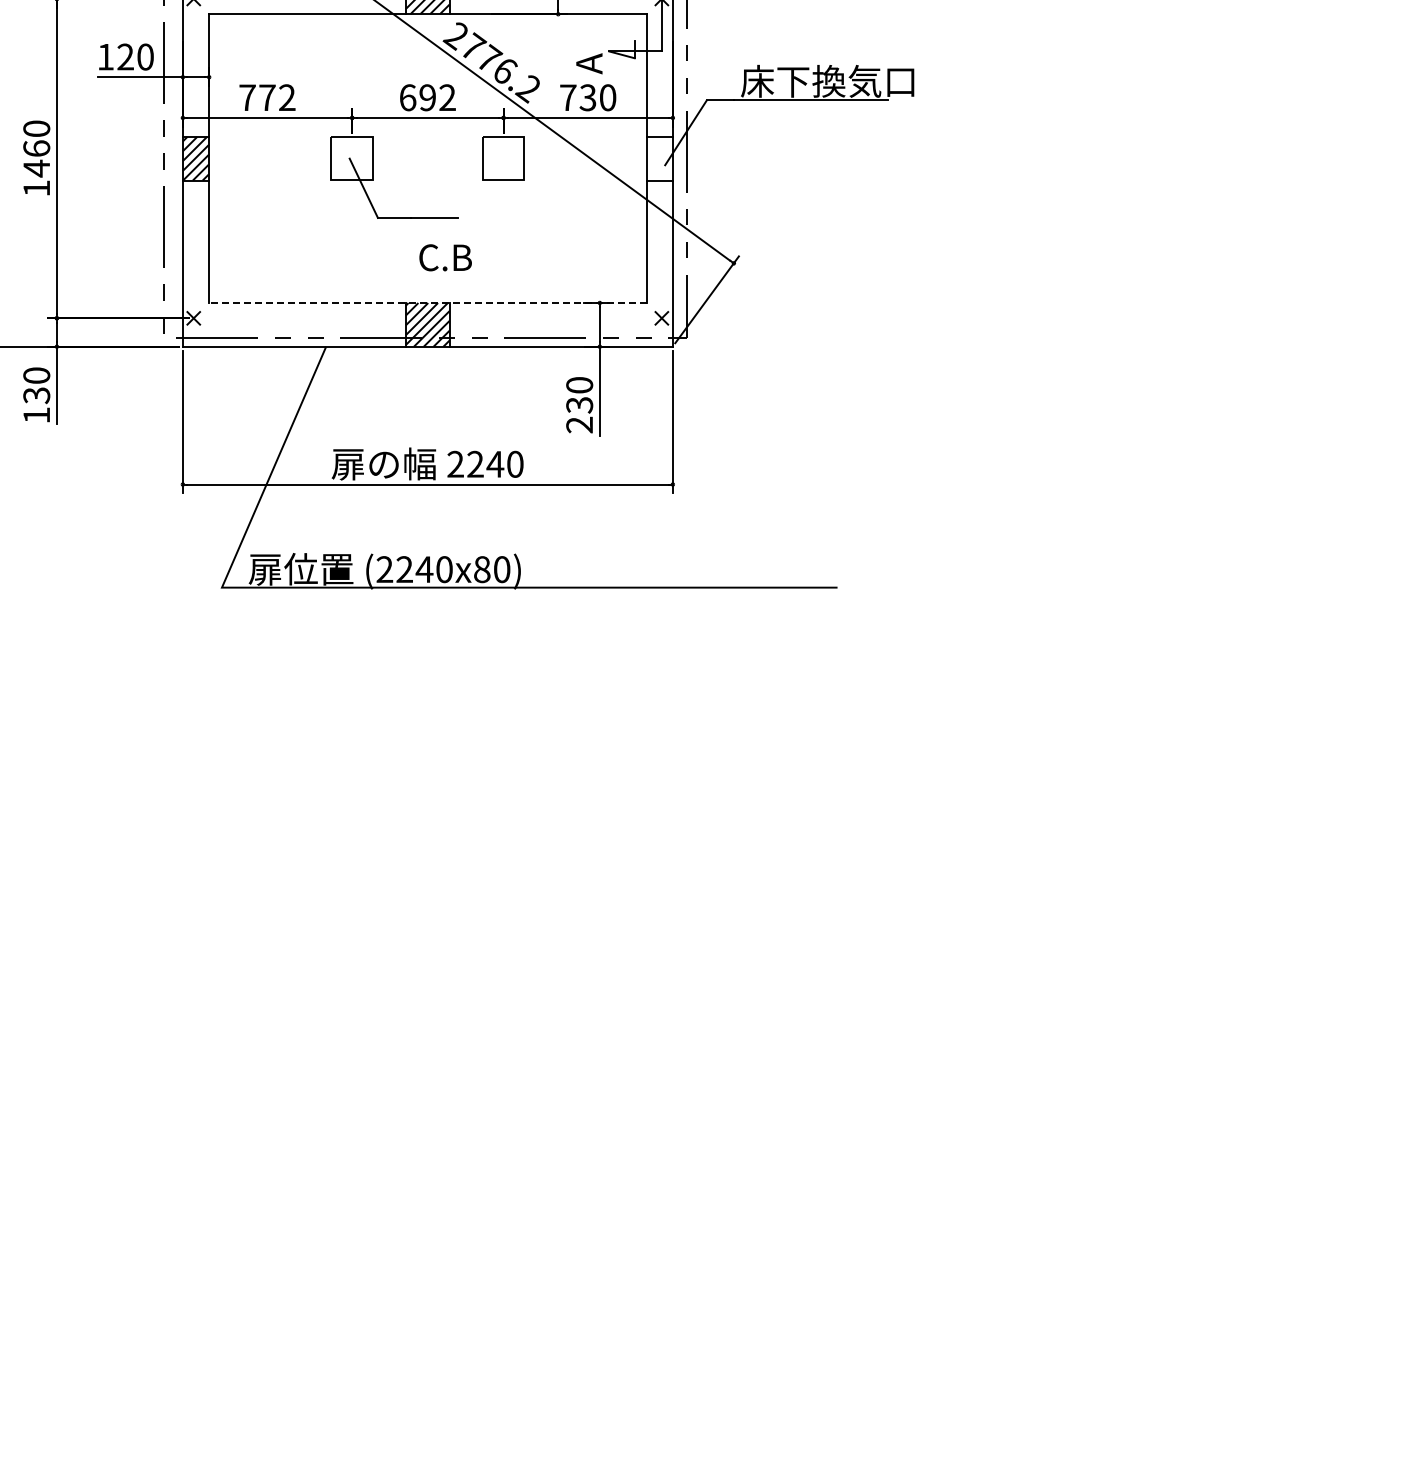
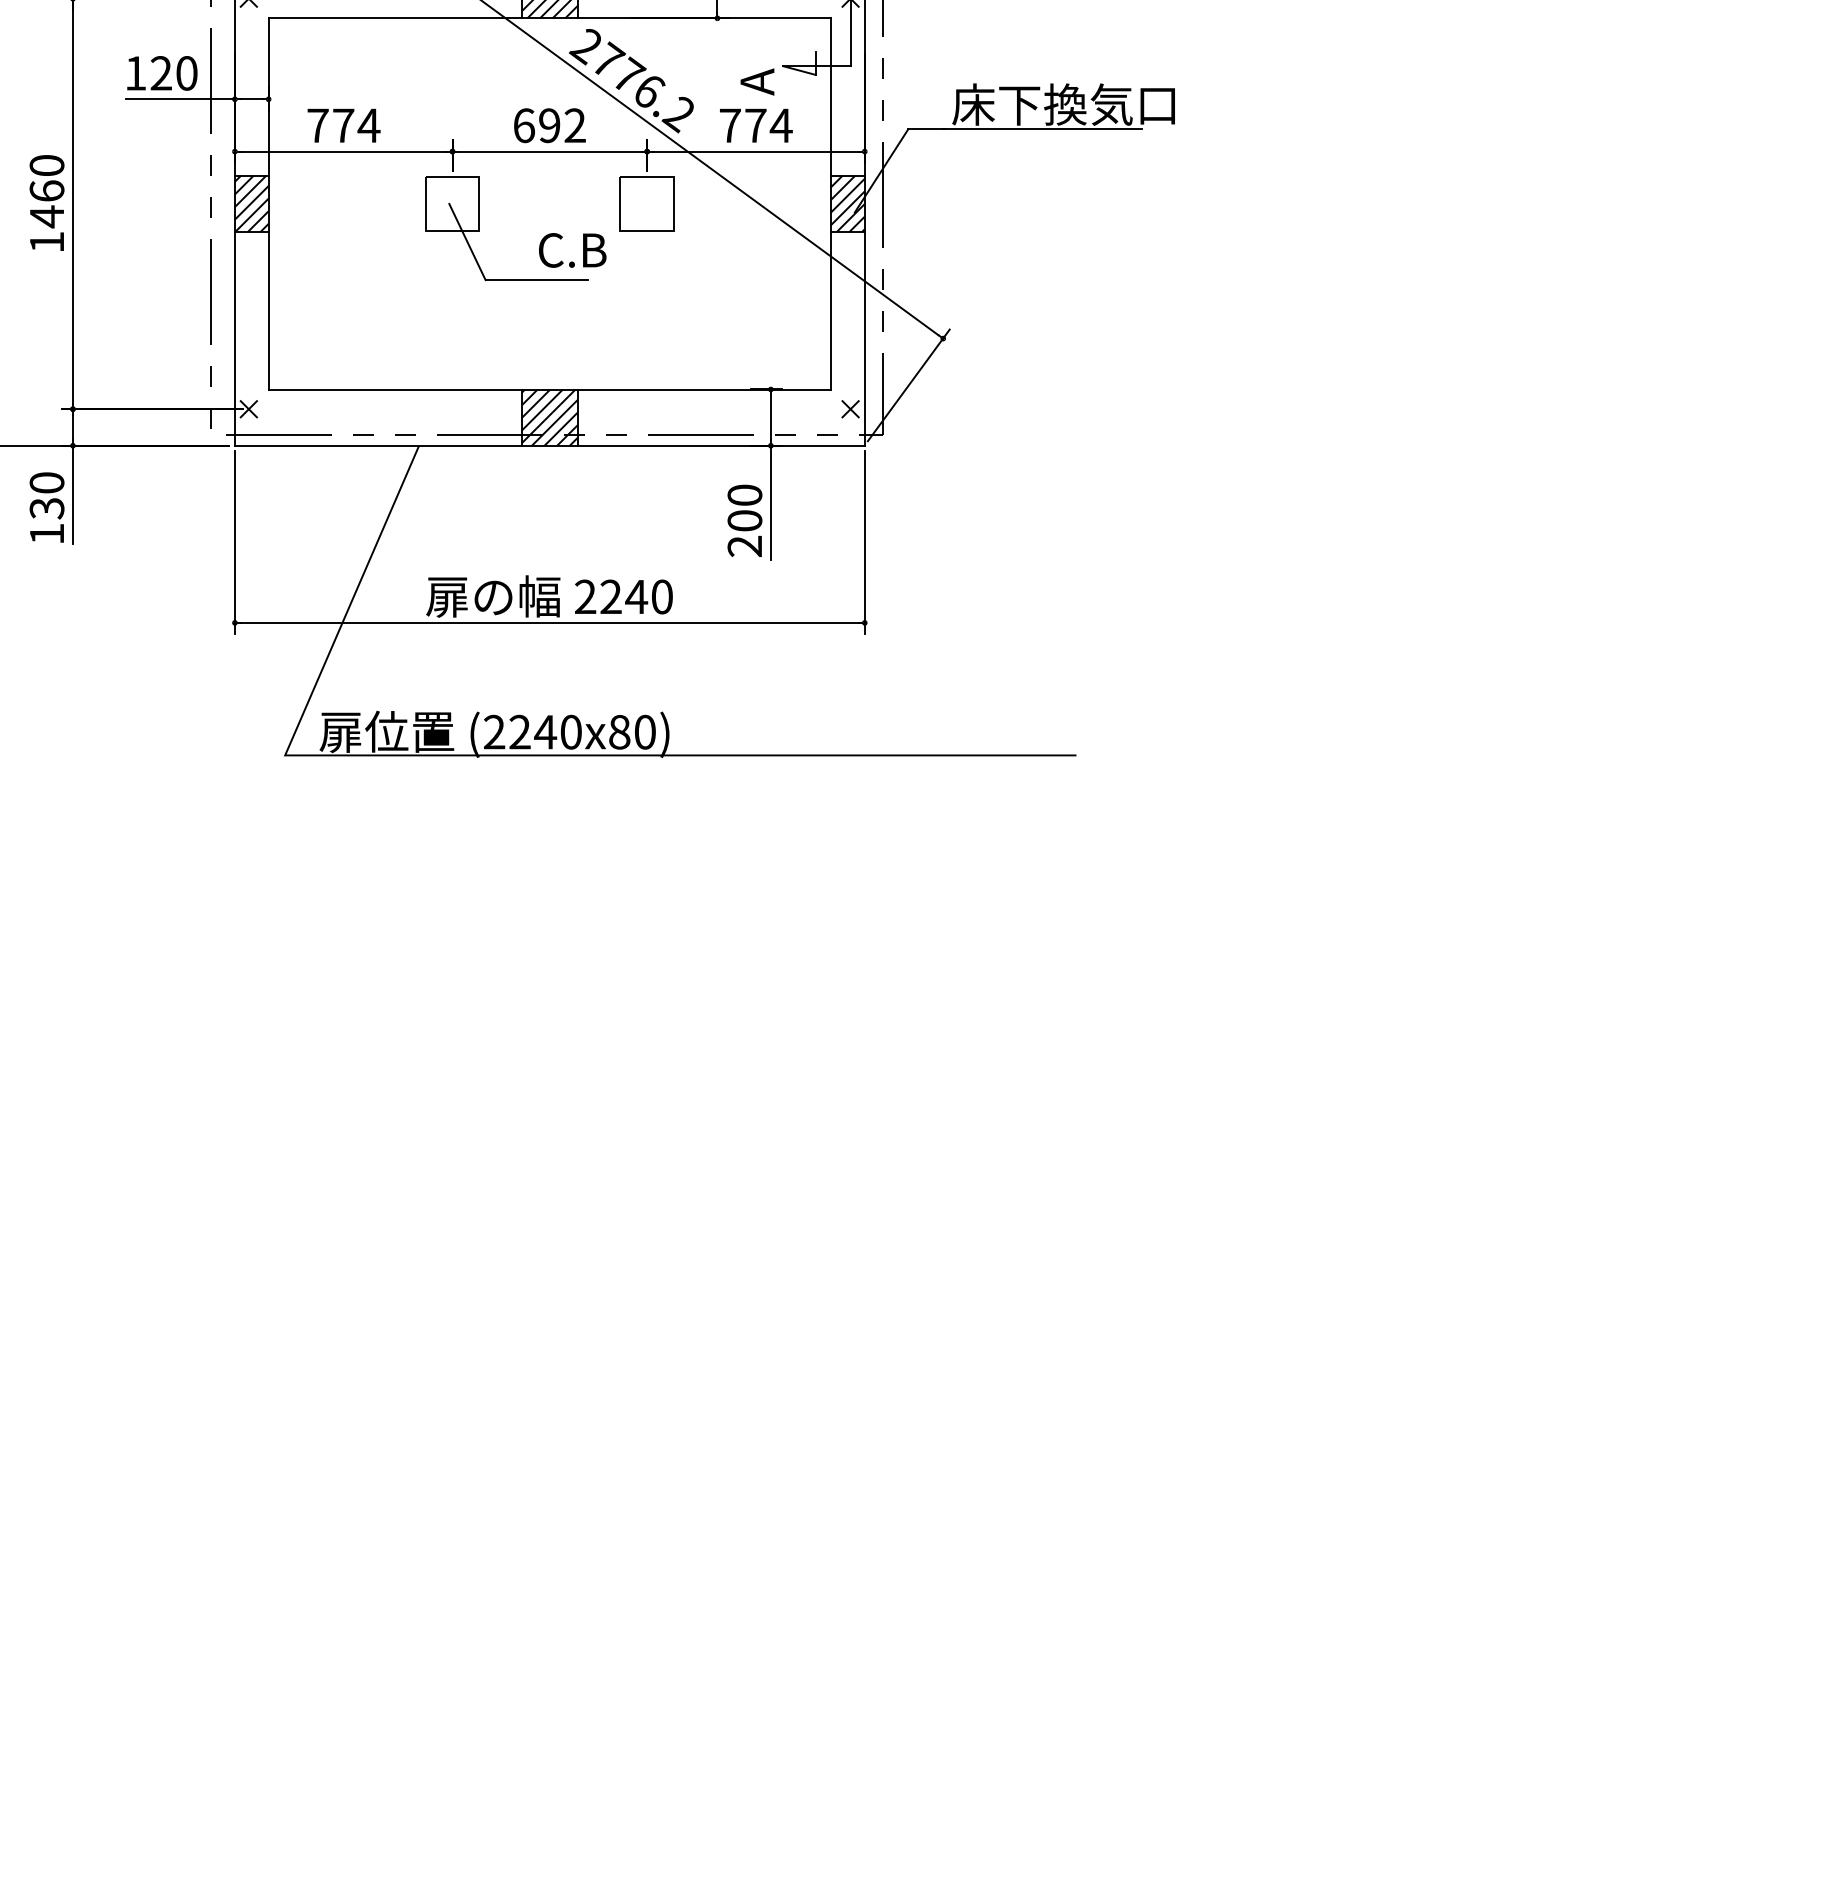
text: (287, 97) -> (369, 125), 772 -> 774
text: (597, 97) -> (767, 125), 730 -> 774
hatch: (659, 158) -> (847, 203), added
text: (445, 257) -> (572, 250), moved
line: (427, 303) -> (549, 390), dashed -> solid
text: (579, 405) -> (744, 521), 230 -> 200

